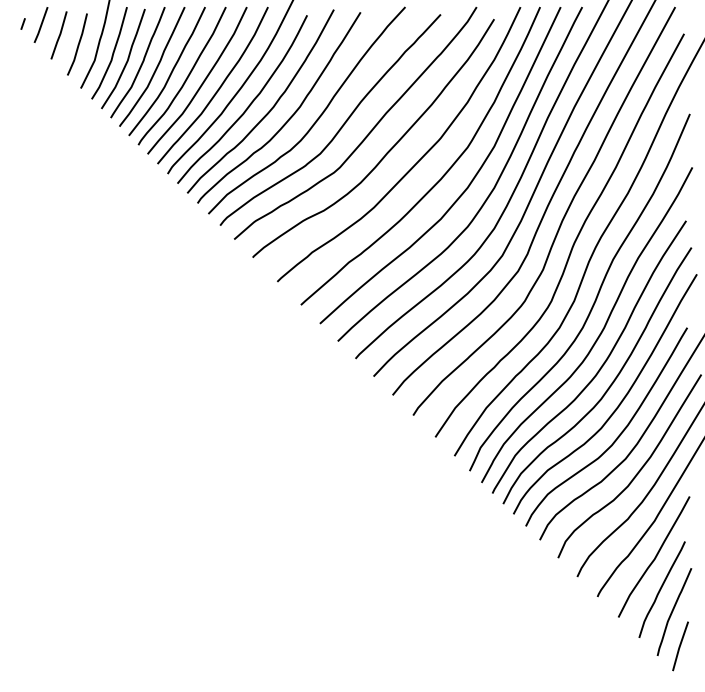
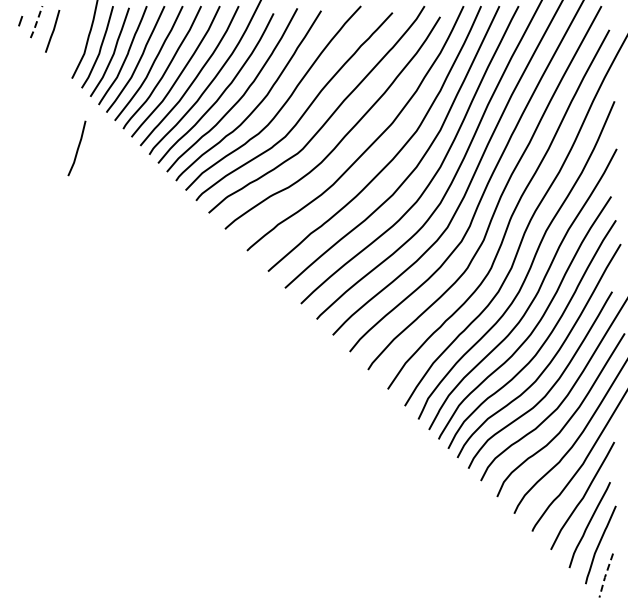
line: (40, 25) -> (36, 22), solid -> dashed
curve: (78, 44) -> (77, 148), moved
line: (679, 646) -> (605, 575), solid -> dashed

